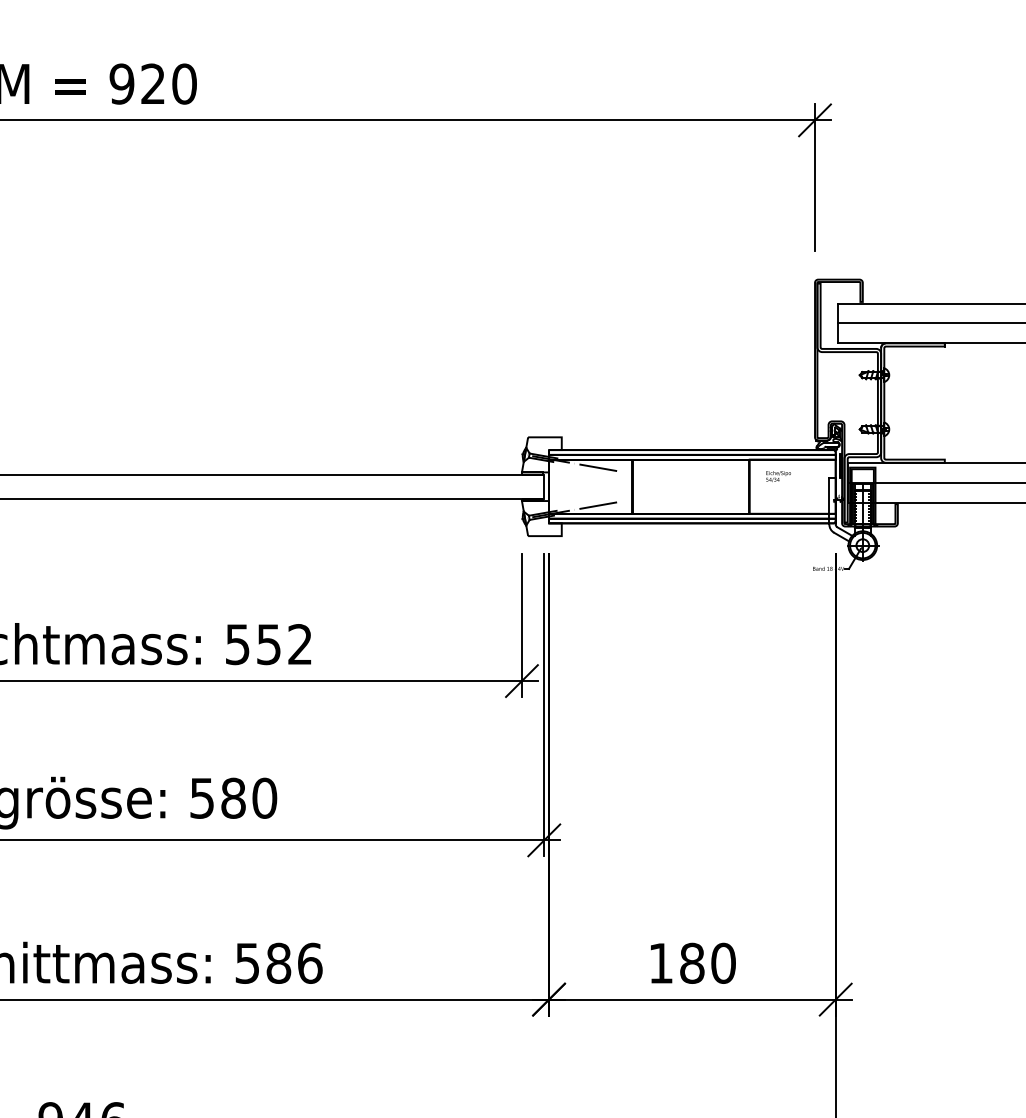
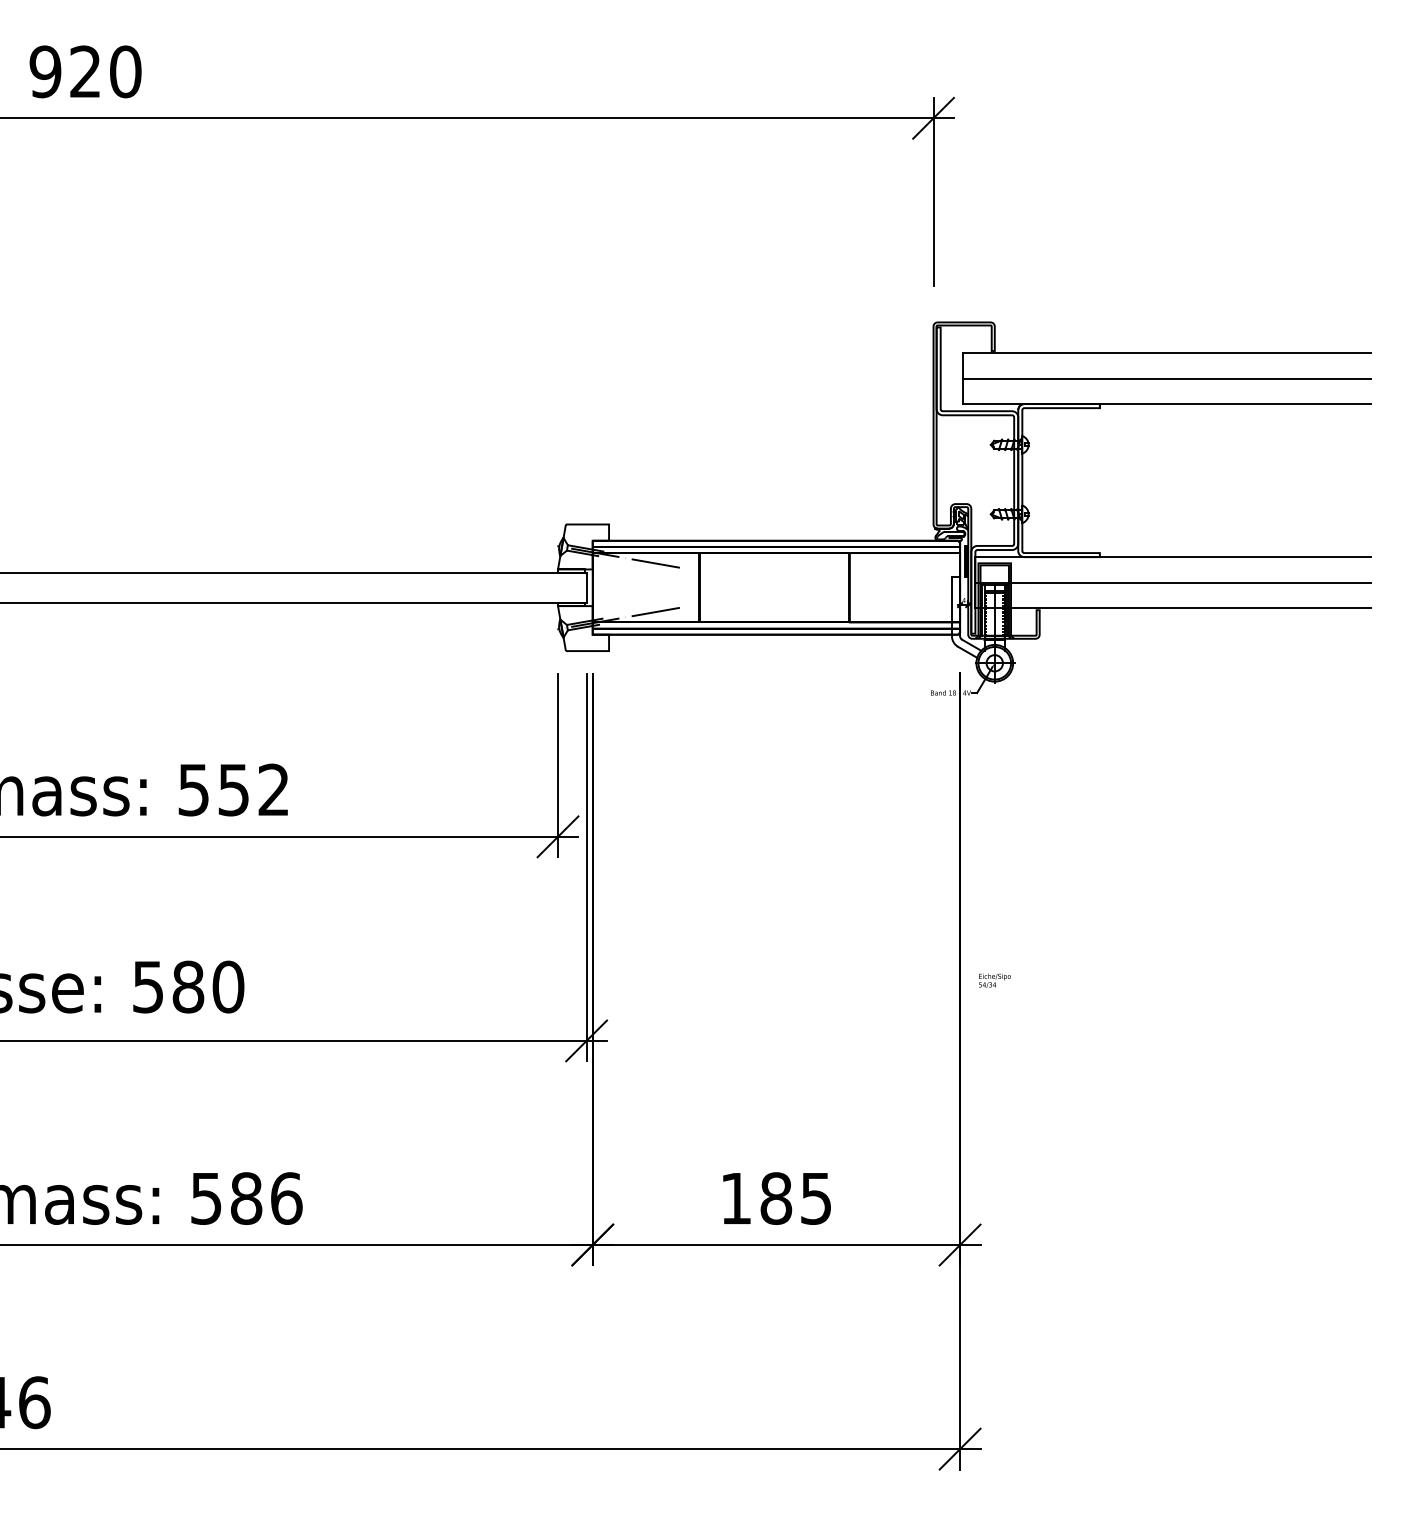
text: (778, 476) -> (994, 980), moved
text: (723, 963) -> (816, 1198), 180 -> 185

